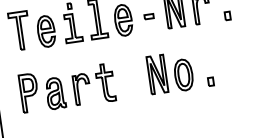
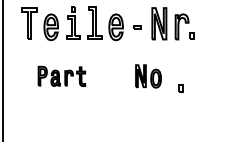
part: (227, 15) -> (191, 35), moved
part: (170, 73) -> (148, 76), size x0.7
part: (66, 88) -> (61, 76), size x0.6

